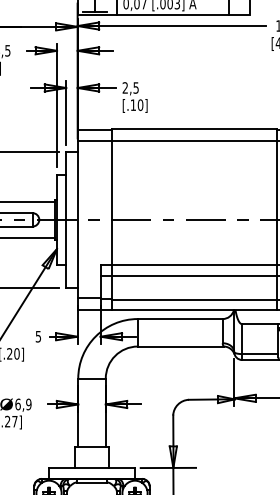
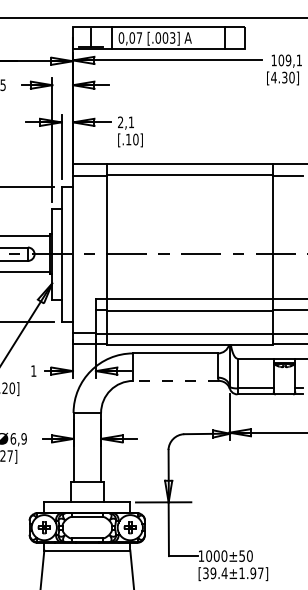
text: (135, 88) -> (130, 122), 2,5 -> 2,1
text: (38, 336) -> (33, 370), 5 -> 1
line: (181, 346) -> (176, 380), solid -> dashed

